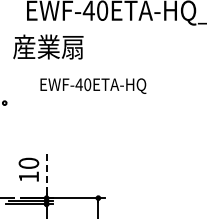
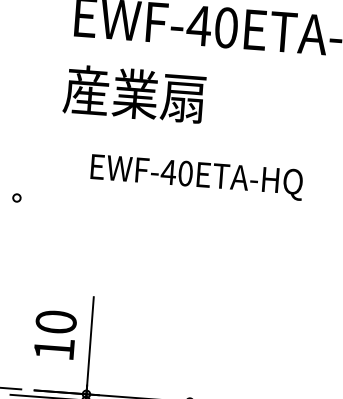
text: (48, 46) -> (134, 92), moved
line: (46, 171) -> (90, 340), dashed -> solid

